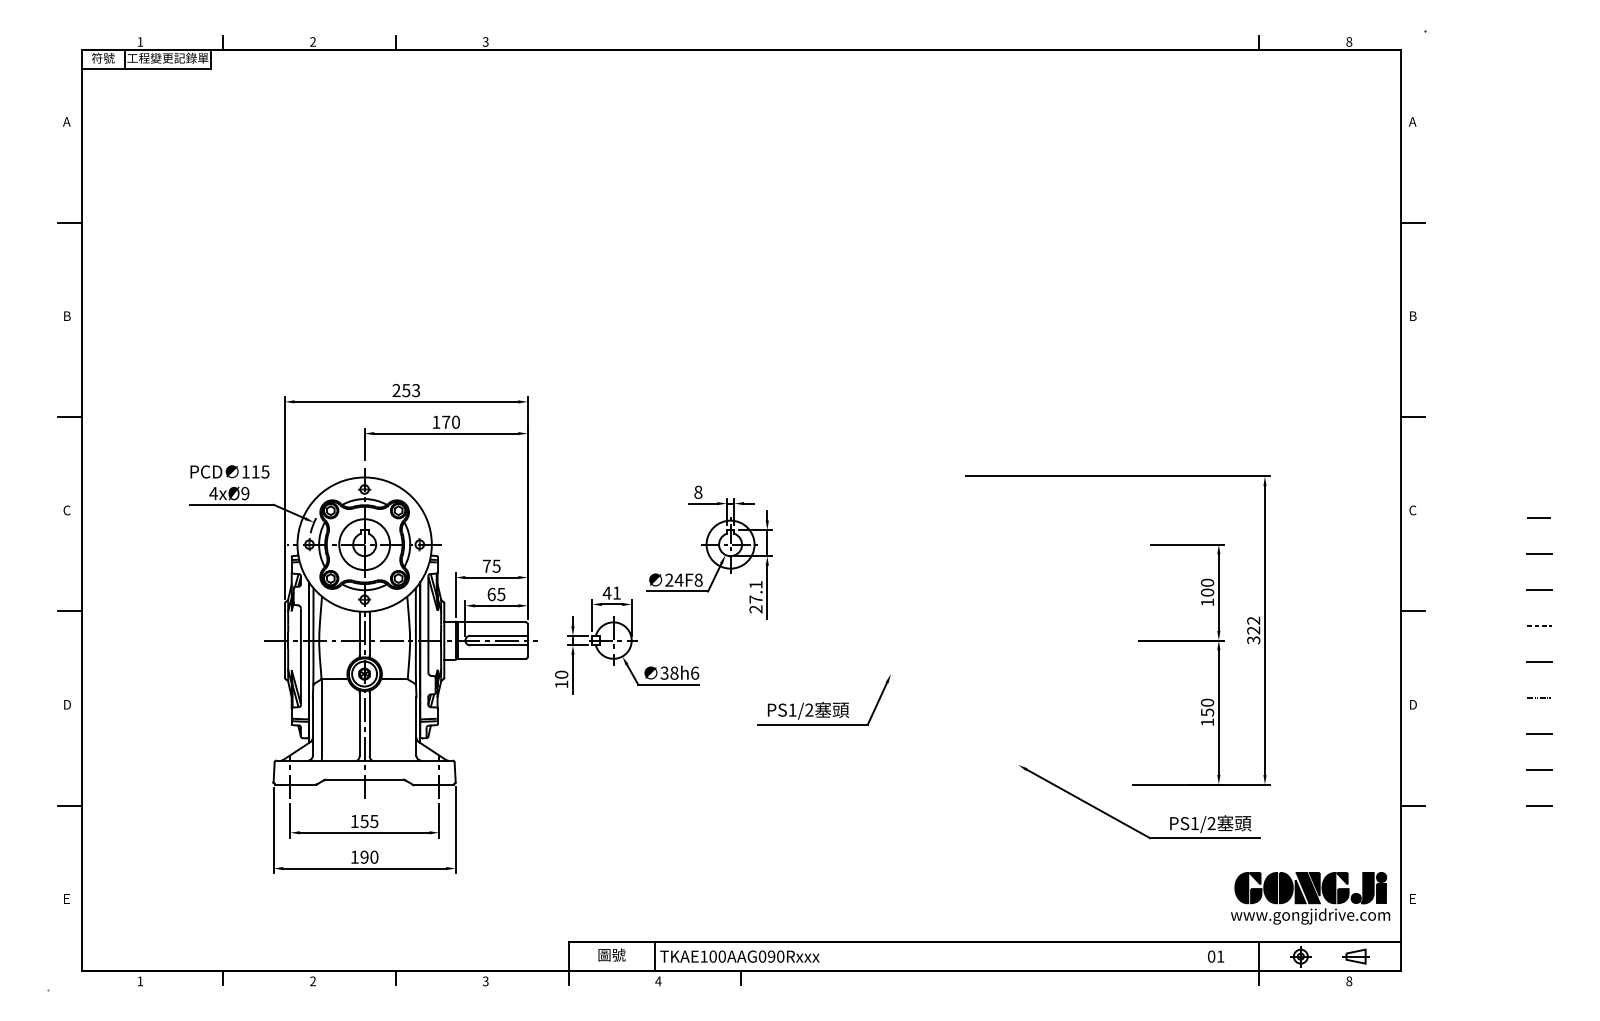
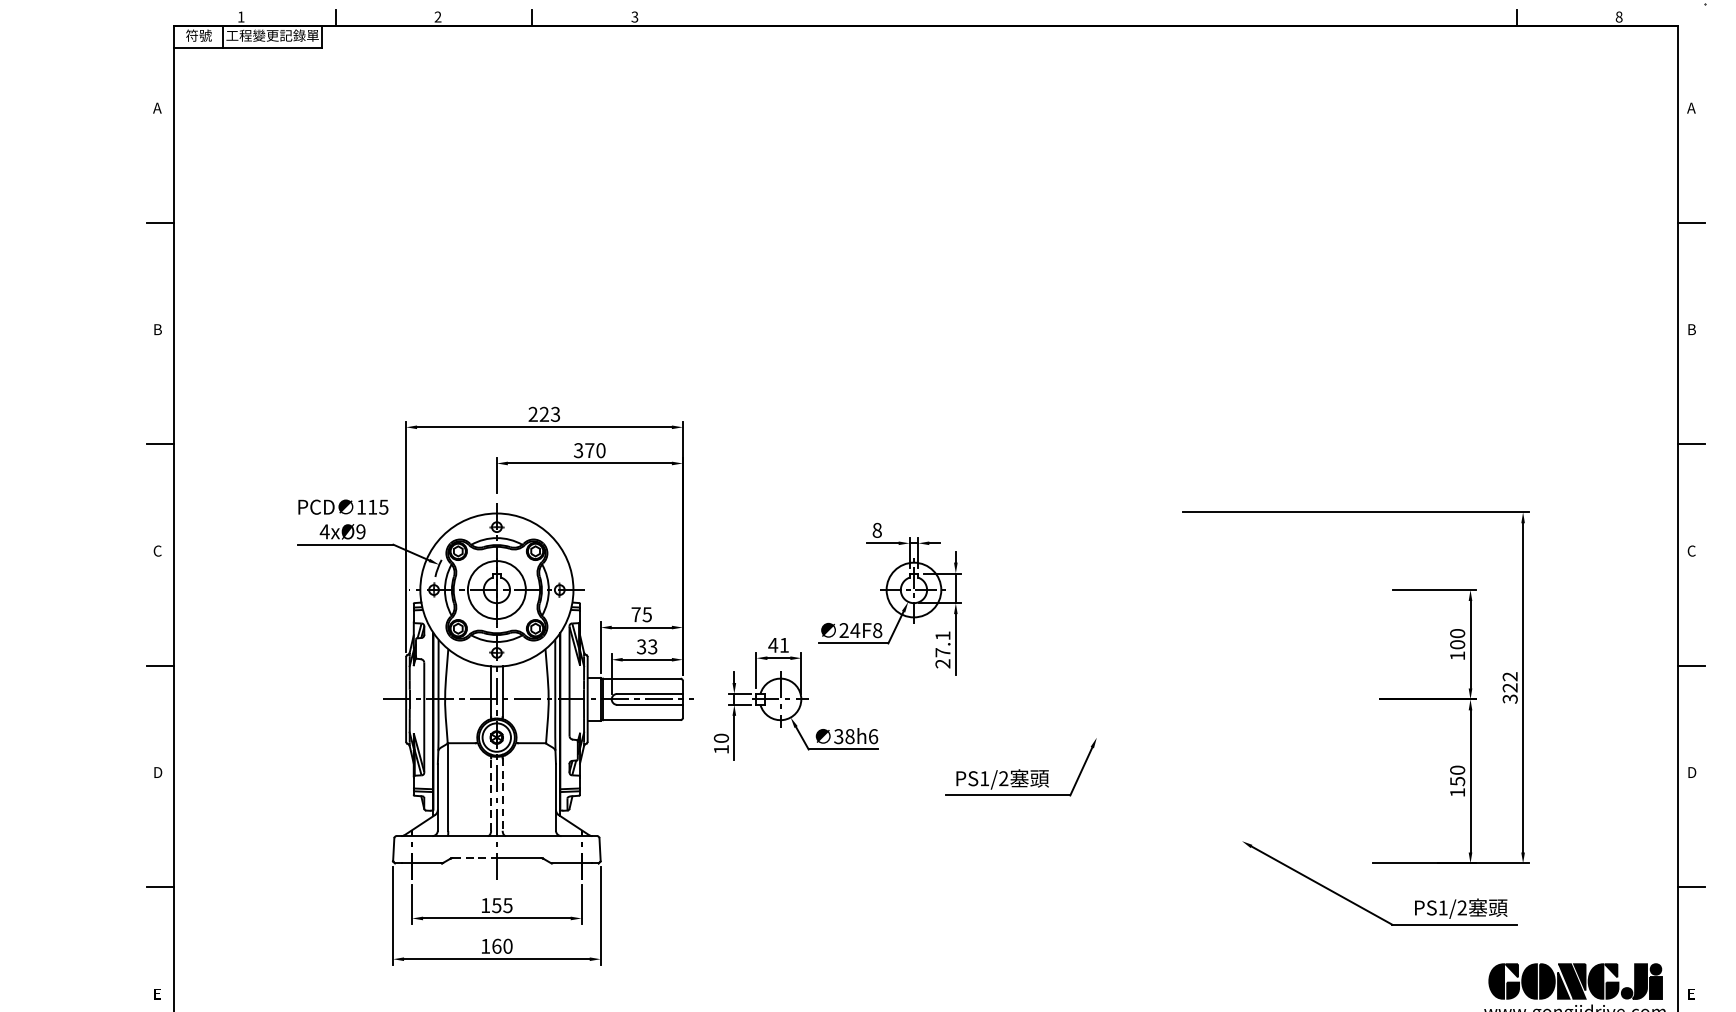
text: (406, 390) -> (544, 414), 253 -> 223
text: (436, 421) -> (578, 449), 170 -> 370
text: (496, 594) -> (647, 646), 65 -> 33
line: (359, 724) -> (491, 795), solid -> dashed
line: (369, 724) -> (502, 795), solid -> dashed
line: (345, 779) -> (475, 857), solid -> dashed
text: (364, 856) -> (496, 945), 190 -> 160

